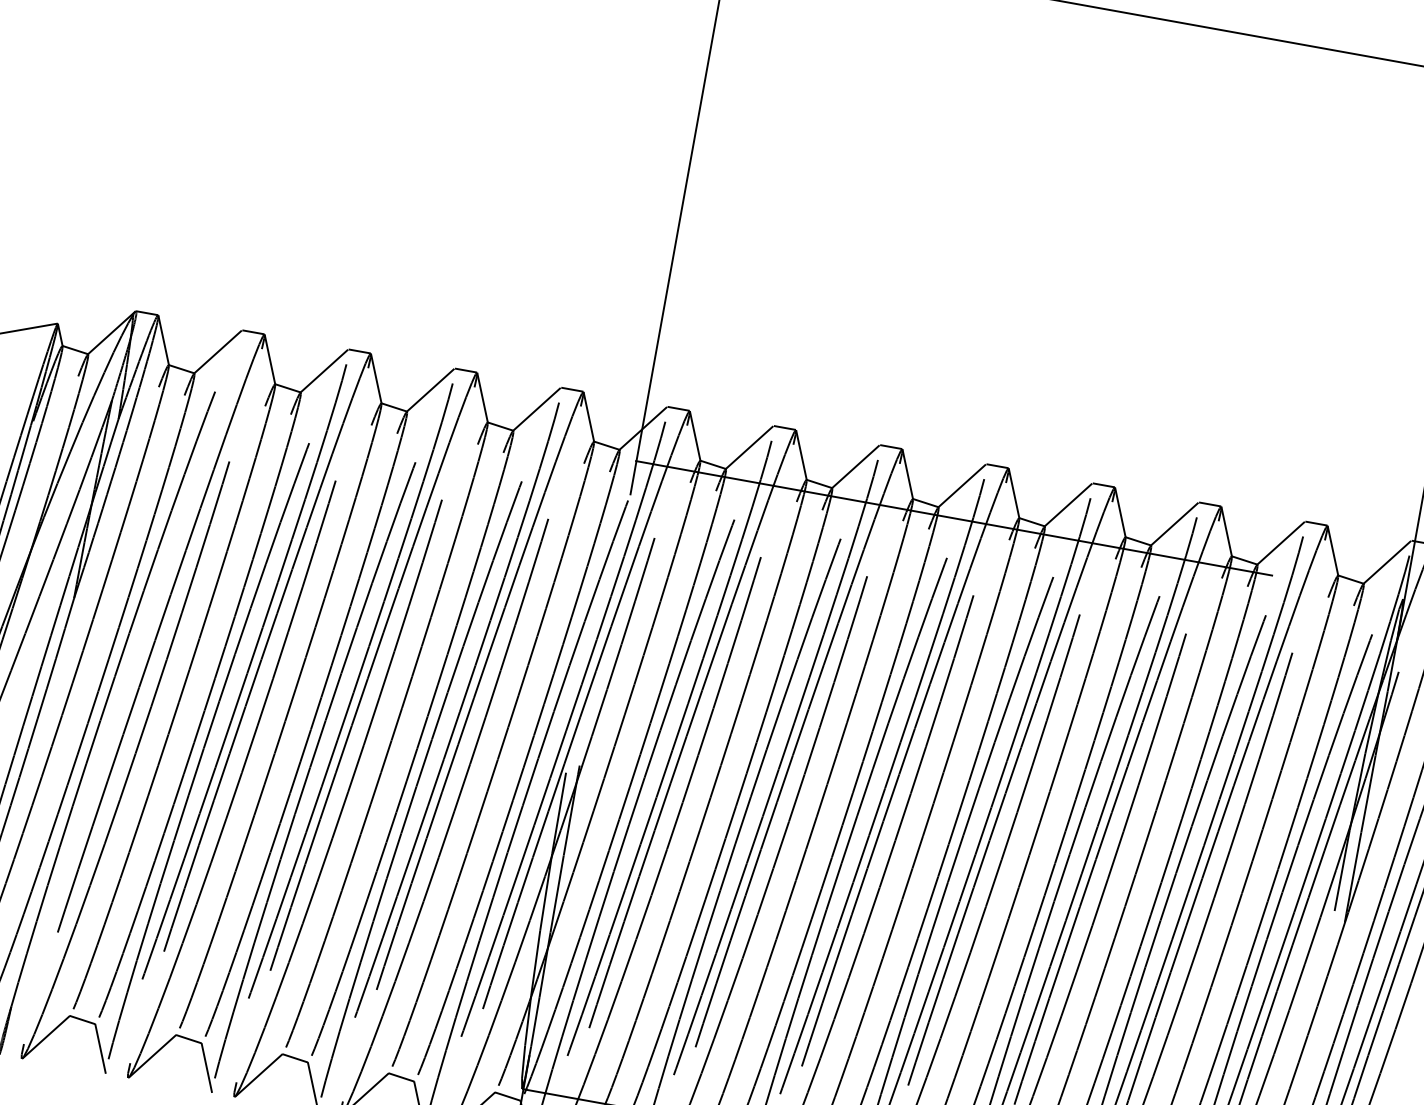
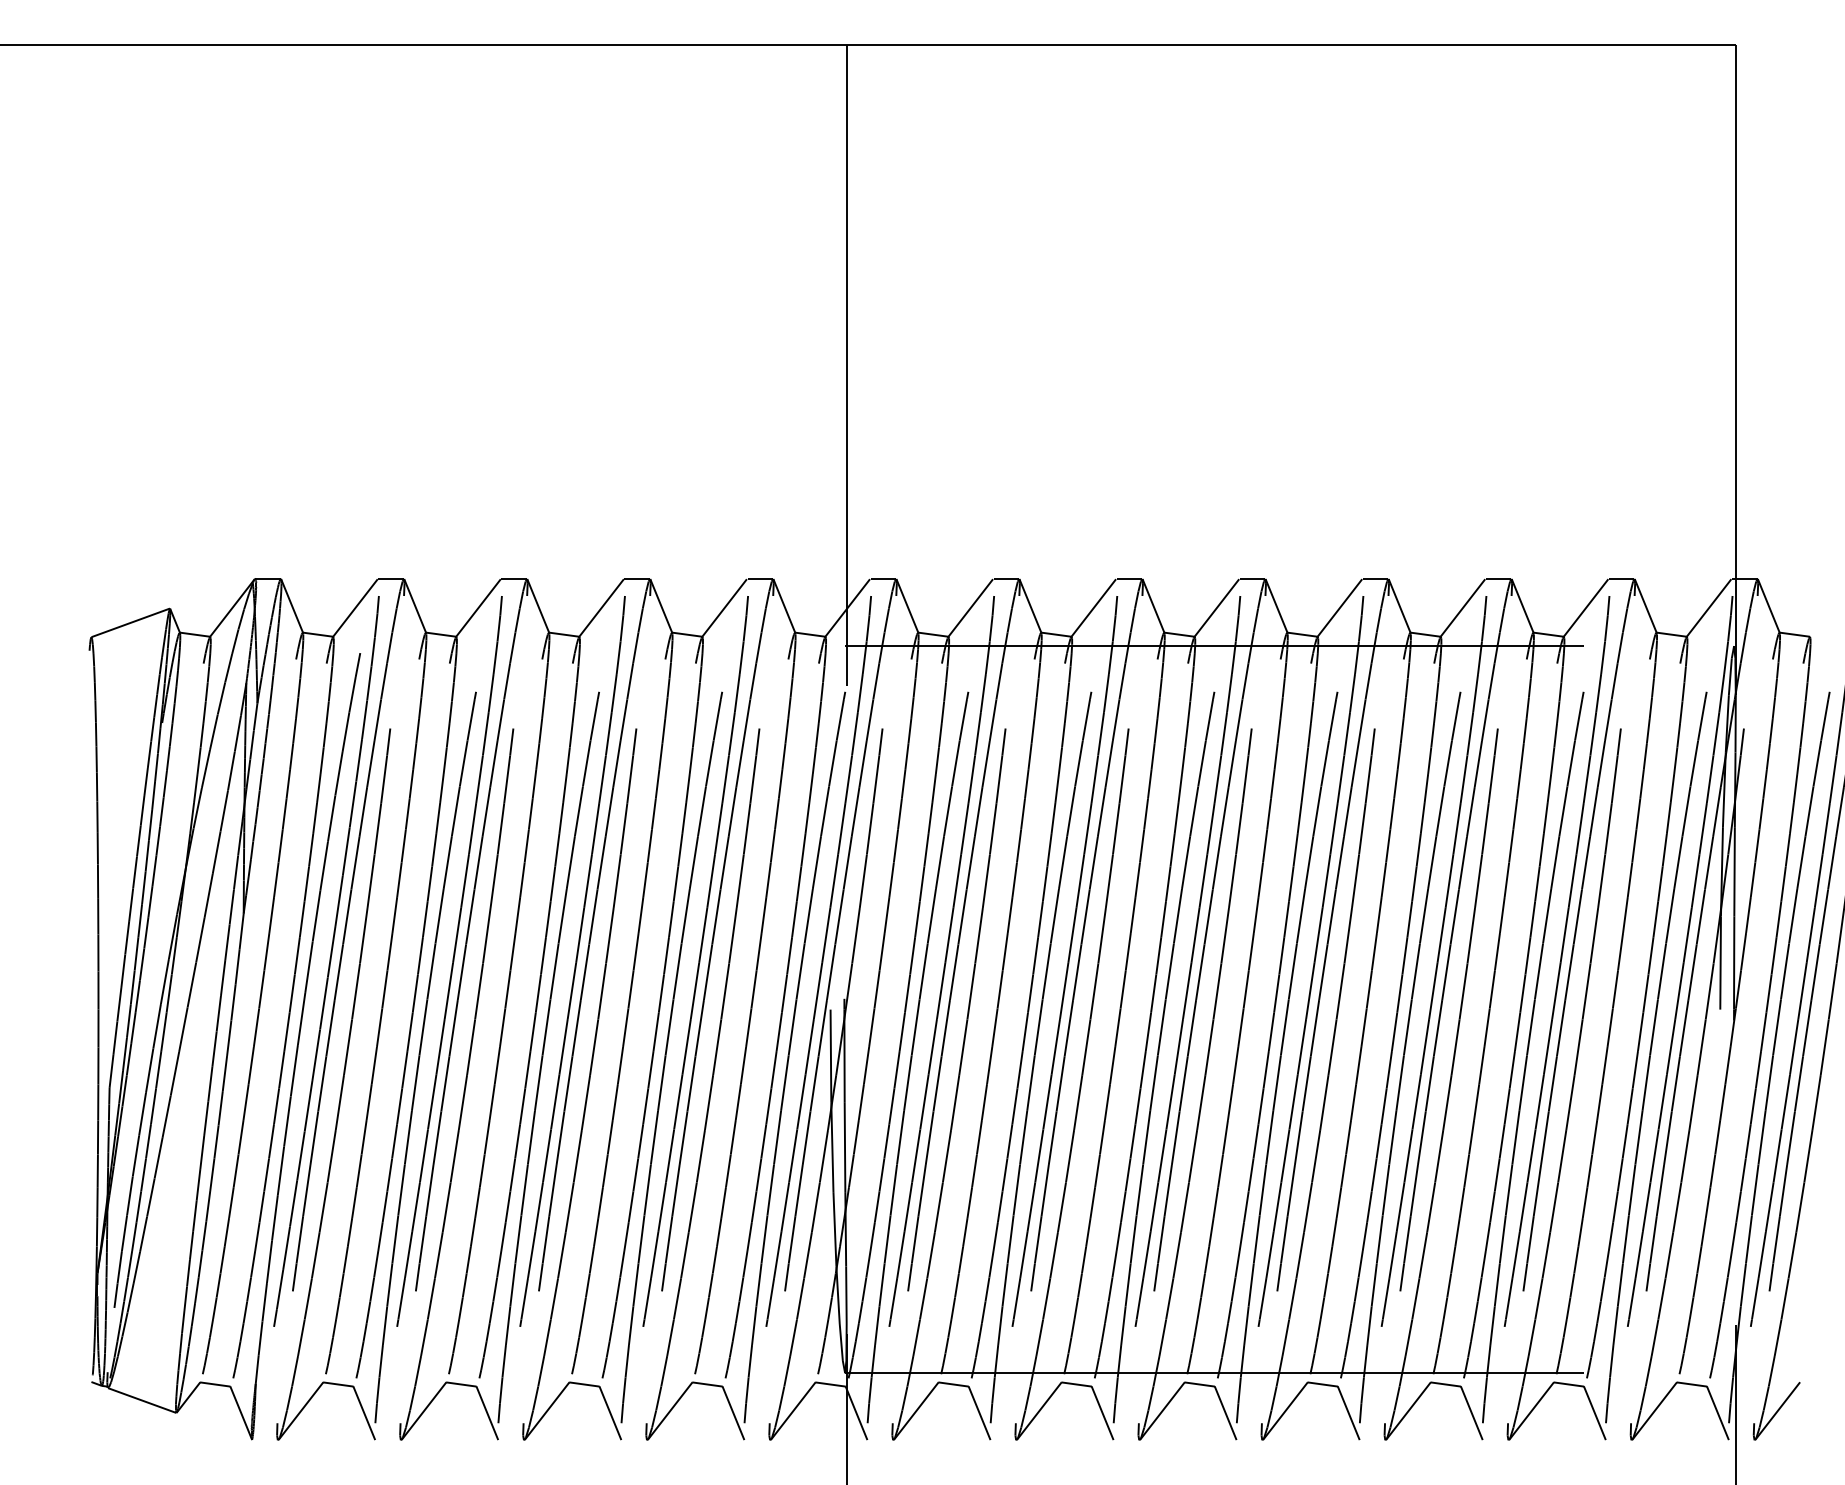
curve: (140, 653) -> (329, 961), added

